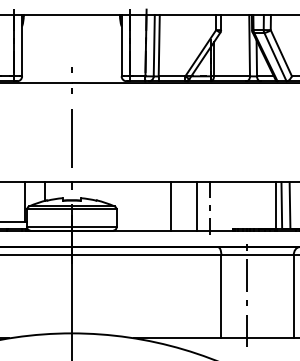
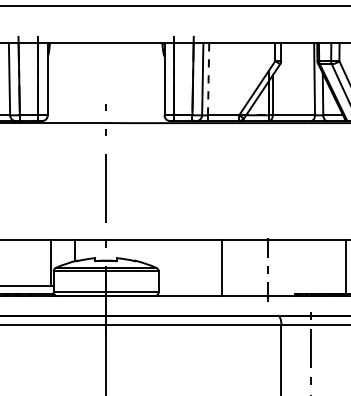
line: (159, 45) -> (208, 79), solid -> dashed
line: (197, 206) -> (253, 267), removed

